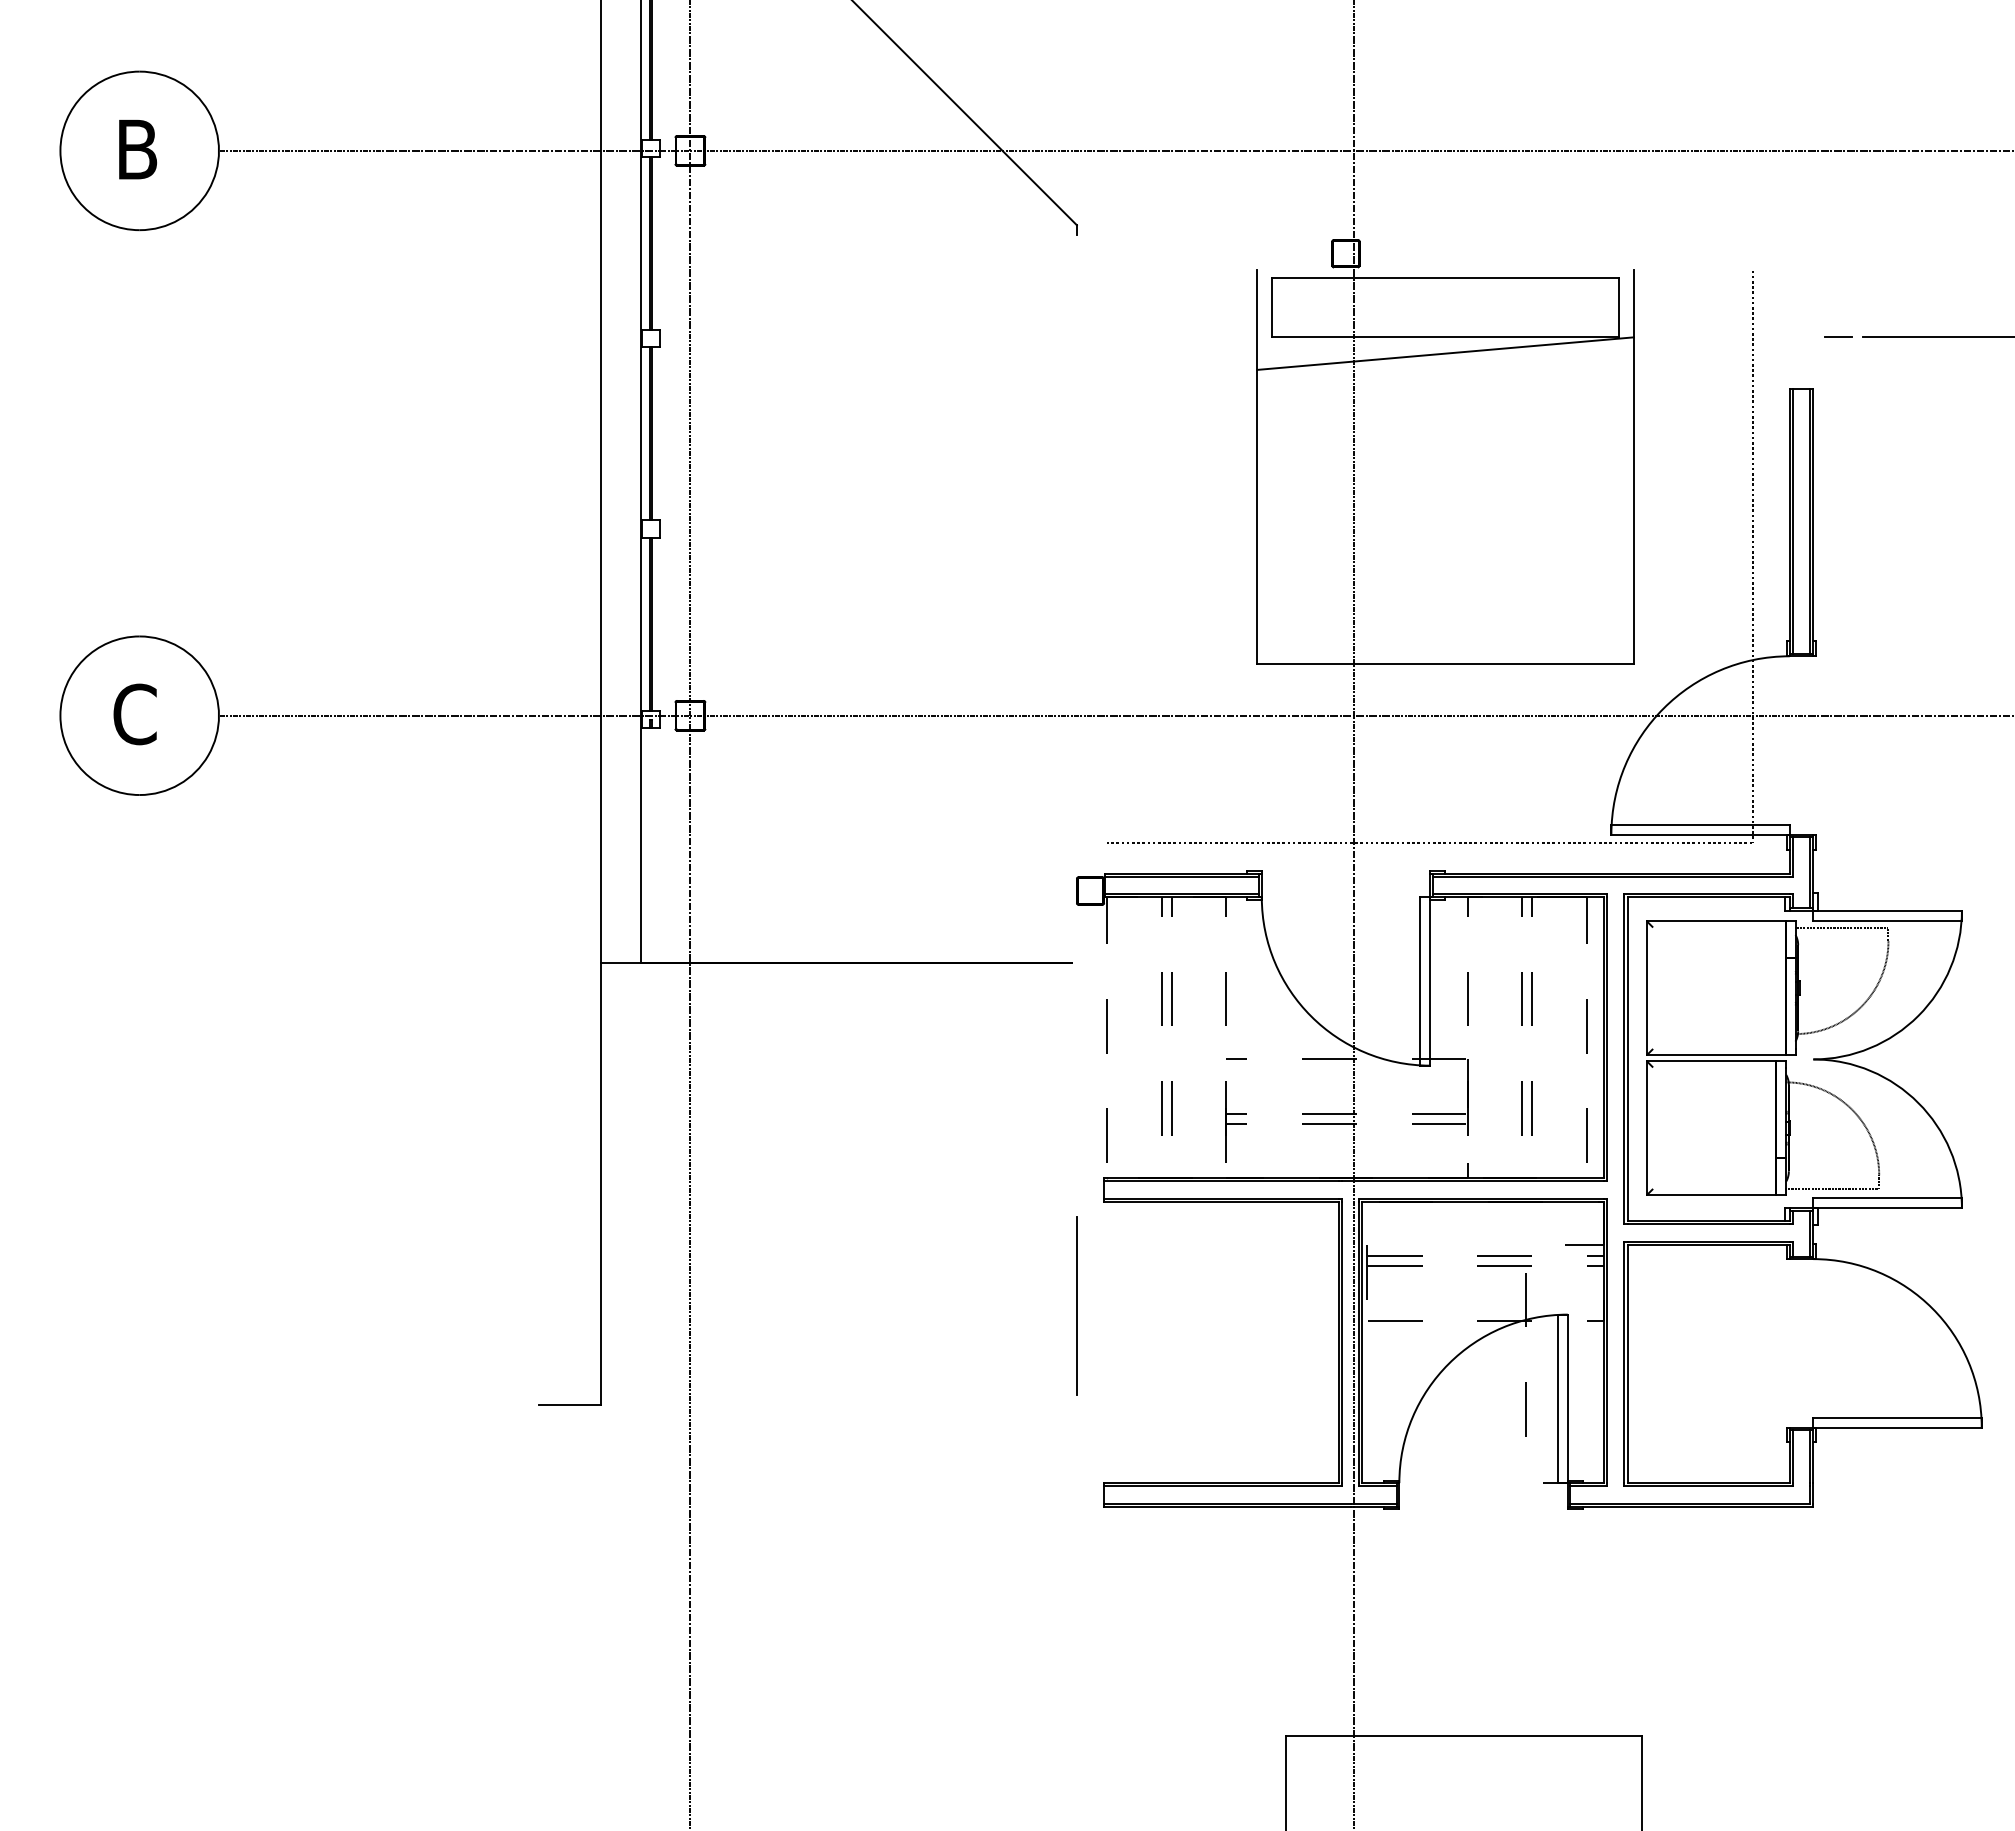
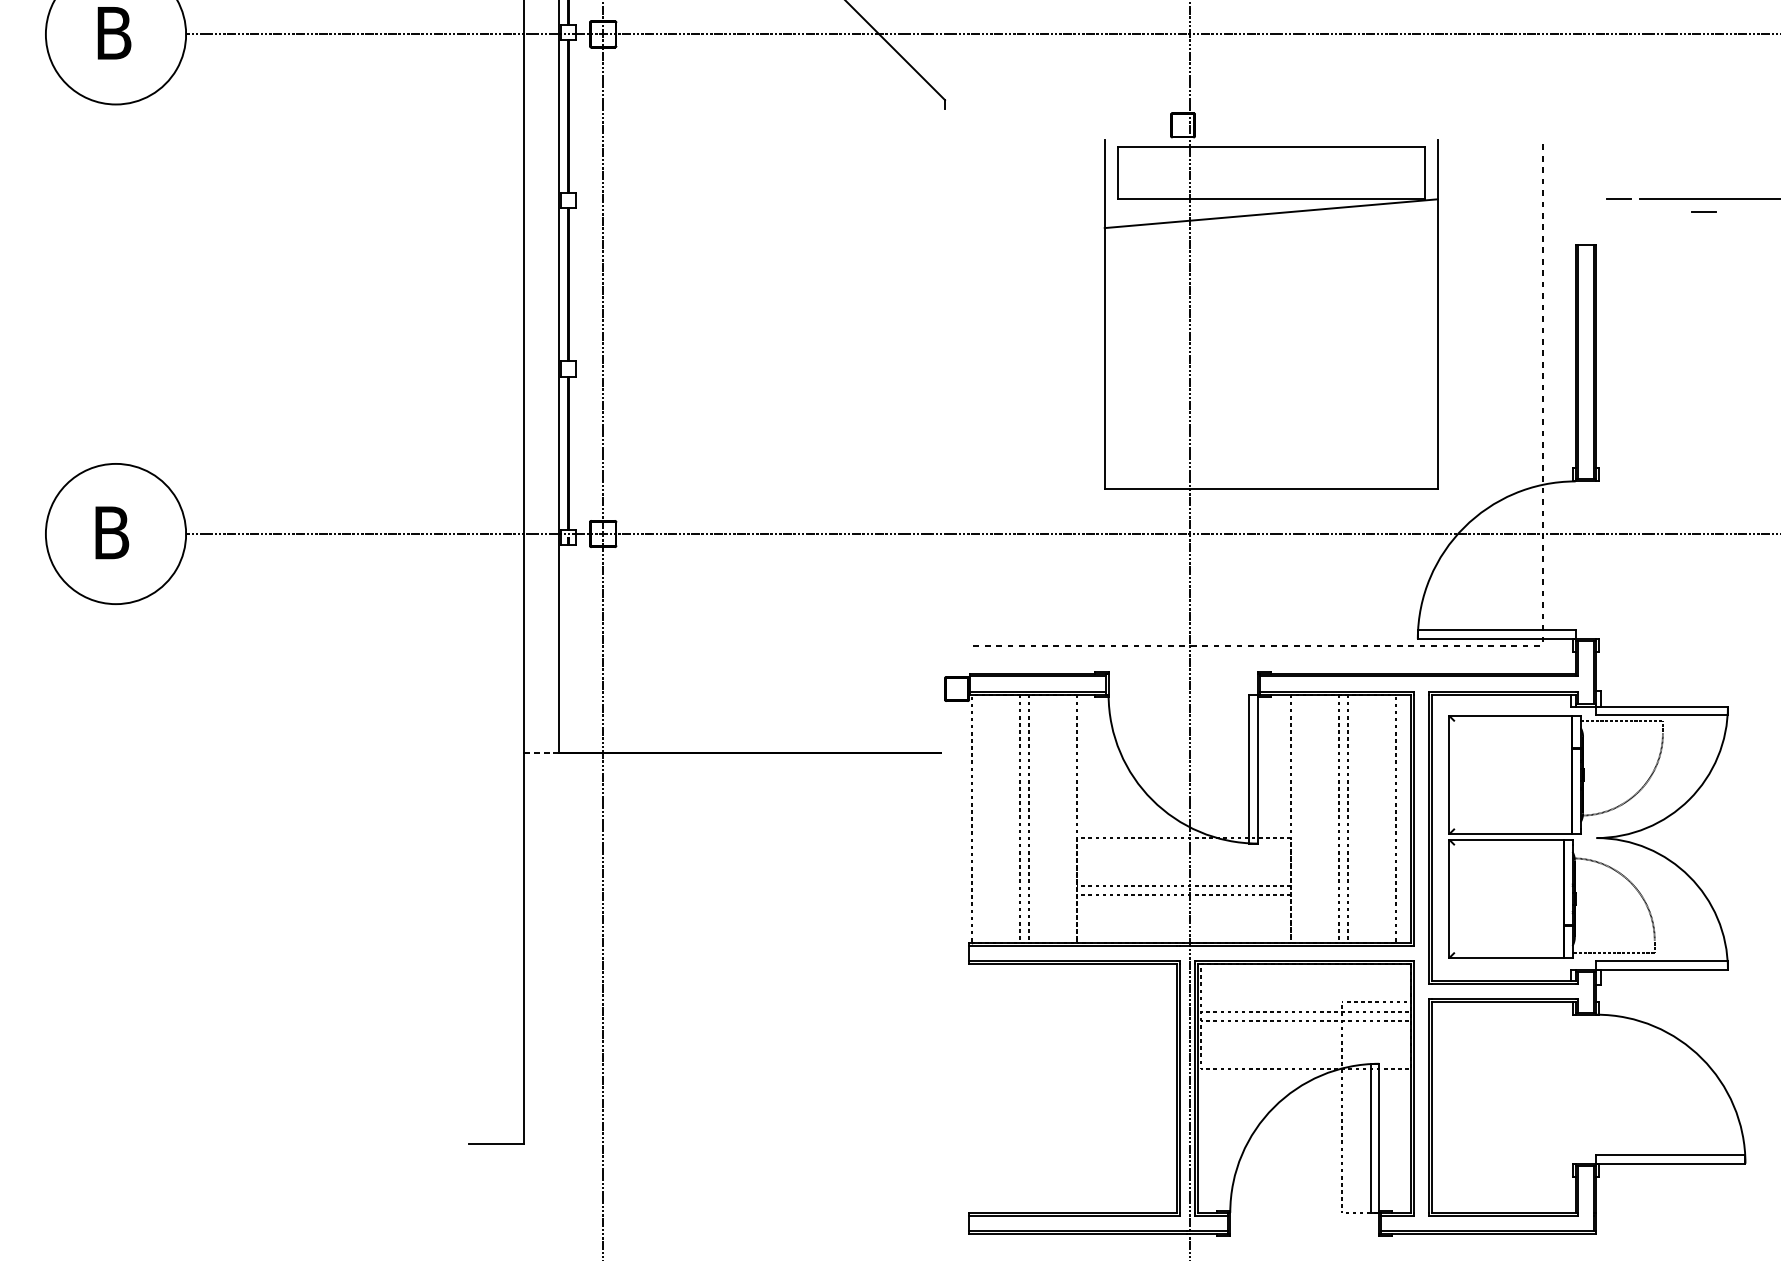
line: (1934, 351) -> (1703, 211), added
text: (134, 714) -> (111, 532), C -> B
line: (621, 963) -> (542, 753), solid -> dashed
line: (1076, 1305) -> (944, 1055), removed

